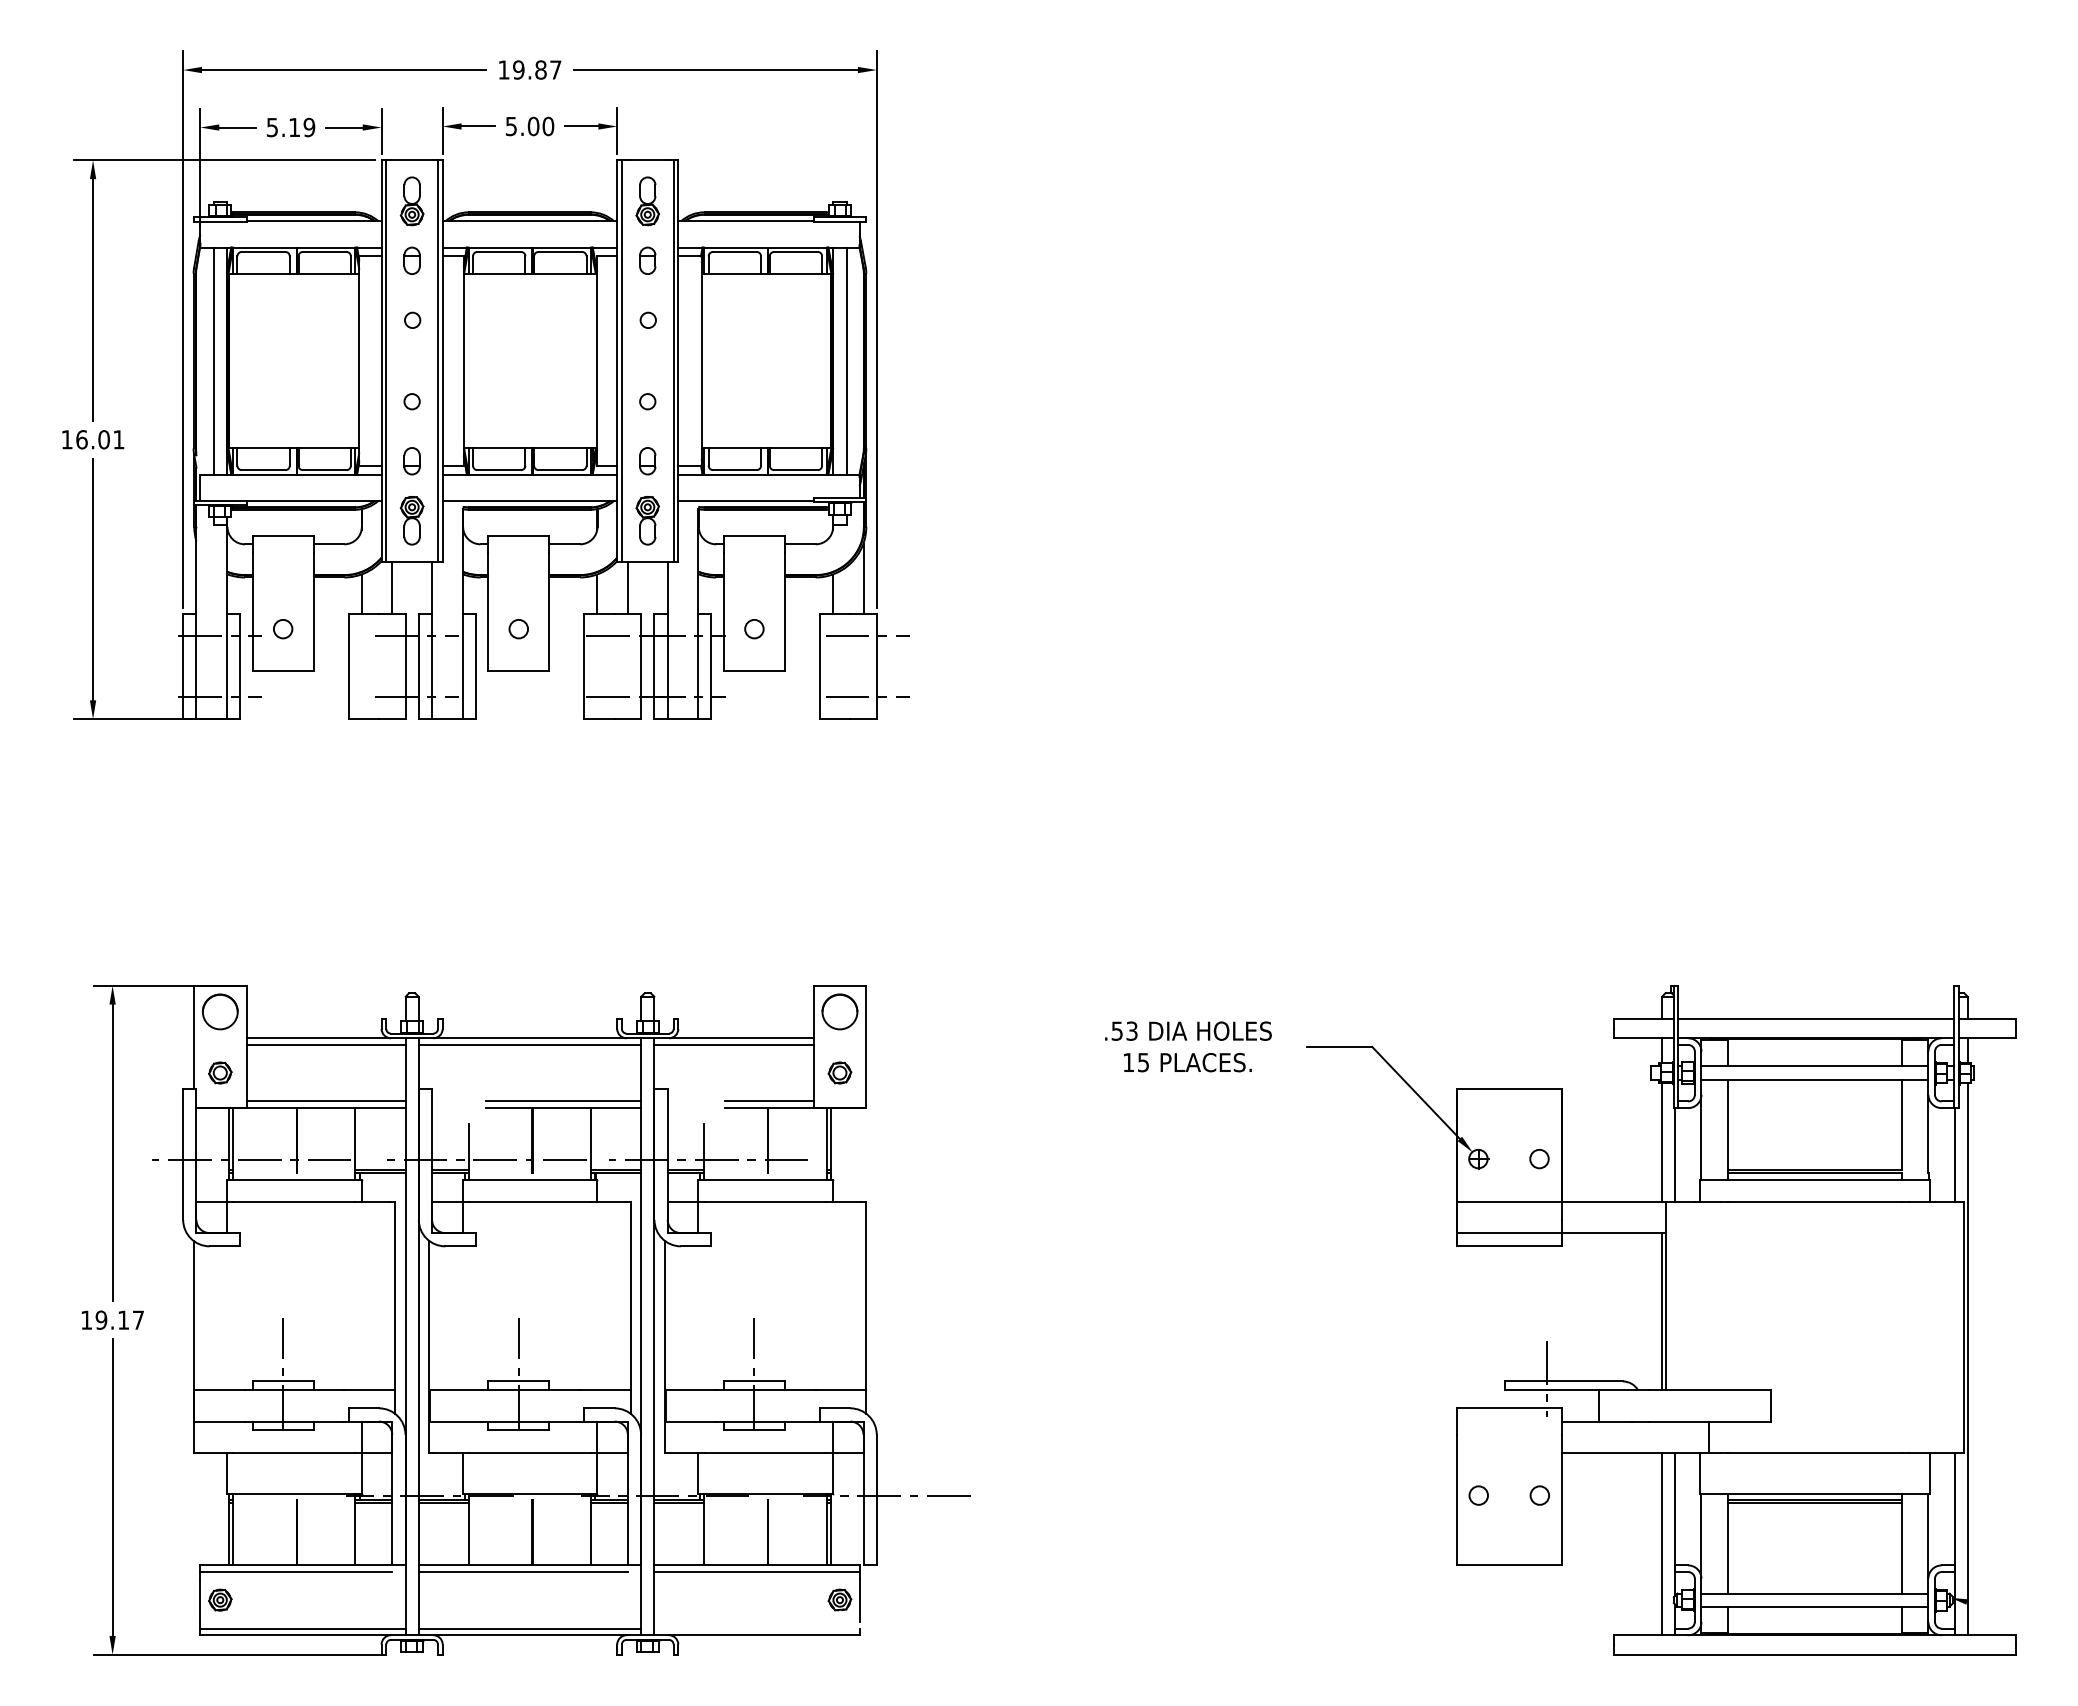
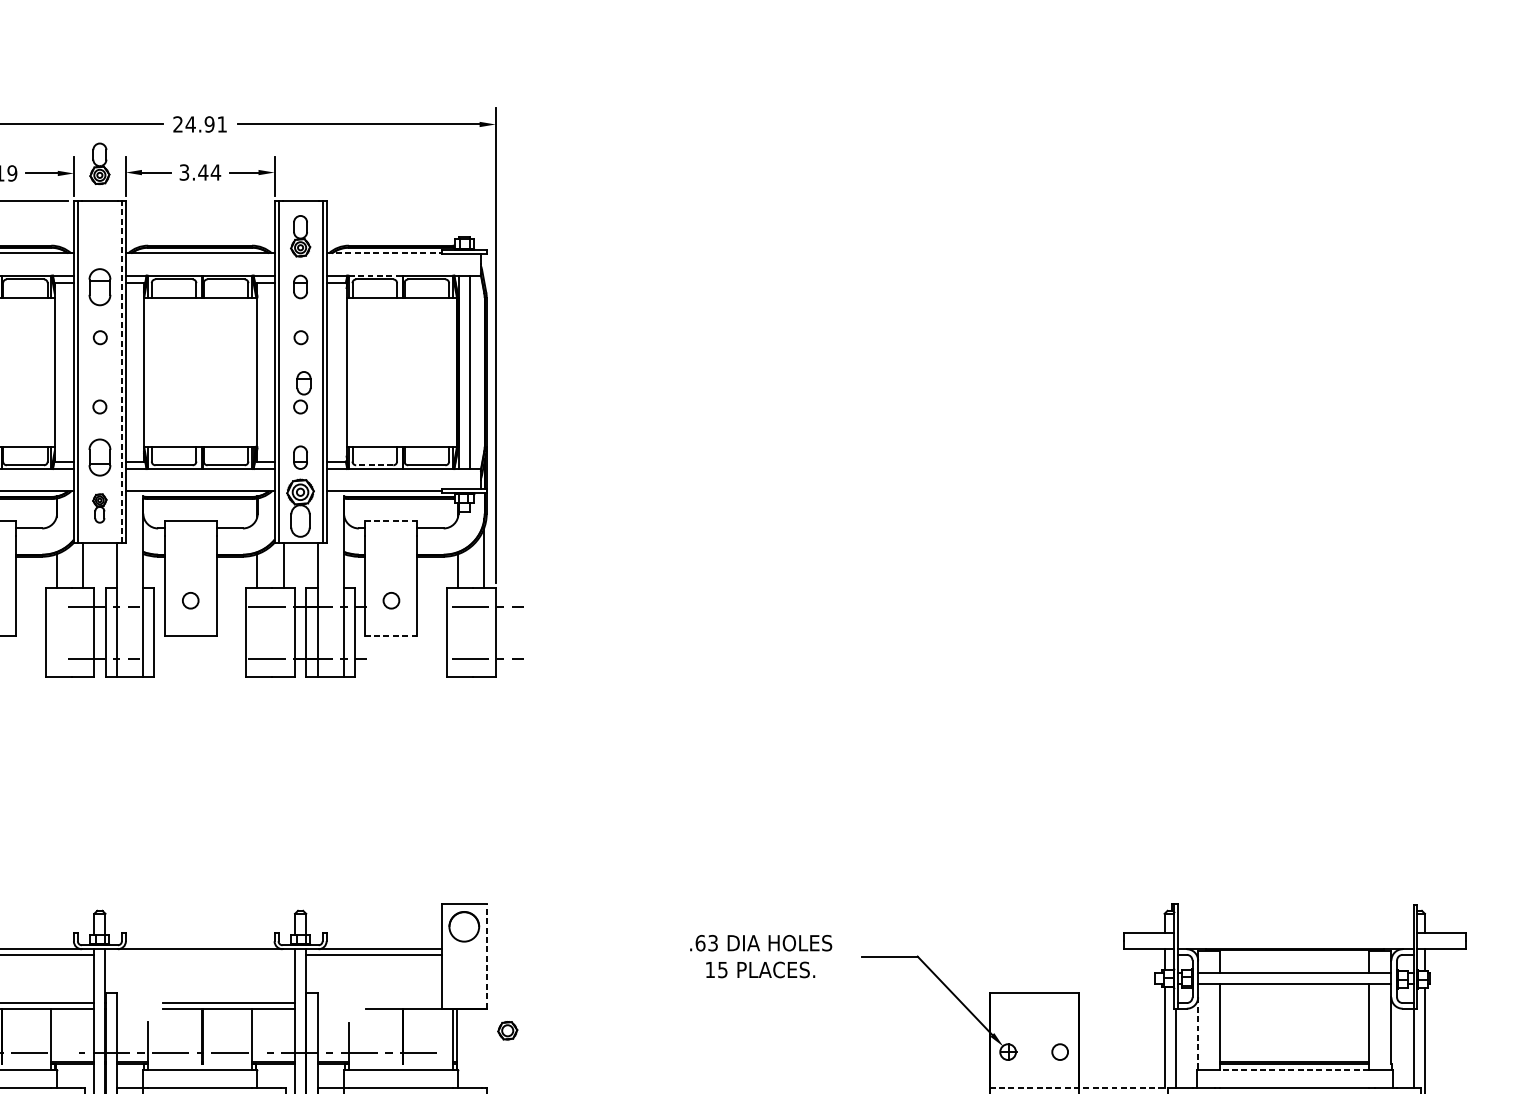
text: (529, 69) -> (199, 124), 19.87 -> 24.91
text: (530, 126) -> (200, 172), 5.00 -> 3.44
part: (411, 201) -> (99, 164), moved
line: (746, 221) -> (384, 253), solid -> dashed
line: (736, 247) -> (376, 275), solid -> dashed
part: (411, 260) -> (99, 286), size x1.6
line: (438, 361) -> (122, 372), solid -> dashed
part: (651, 373) -> (303, 382), added
part: (411, 461) -> (99, 457), size x1.6
line: (734, 470) -> (374, 465), solid -> dashed
part: (411, 520) -> (99, 508), size x0.7
part: (647, 520) -> (300, 508), size x1.4
line: (754, 535) -> (391, 520), solid -> dashed
line: (754, 671) -> (391, 636), solid -> dashed
line: (1816, 1018) -> (1296, 932), removed
text: (1117, 1030) -> (700, 942), .53 -> .63
line: (529, 1044) -> (199, 954), removed
line: (866, 1046) -> (486, 956), solid -> dashed
part: (839, 1072) -> (507, 1030), moved
line: (769, 1101) -> (404, 1003), removed
line: (1701, 1137) -> (1198, 1033), solid -> dashed
line: (1814, 1179) -> (1294, 1069), solid -> dashed
line: (1561, 1201) -> (1078, 1088), solid -> dashed

